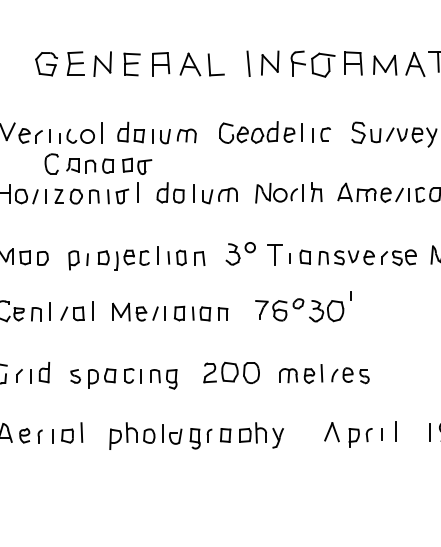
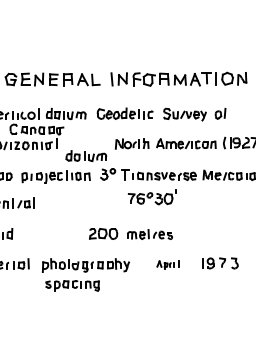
part: (197, 194) -> (86, 156), moved
part: (301, 307) -> (151, 197), moved
part: (169, 311) -> (72, 203), removed
part: (123, 377) -> (72, 285), moved
part: (359, 433) -> (167, 264), size x0.6

